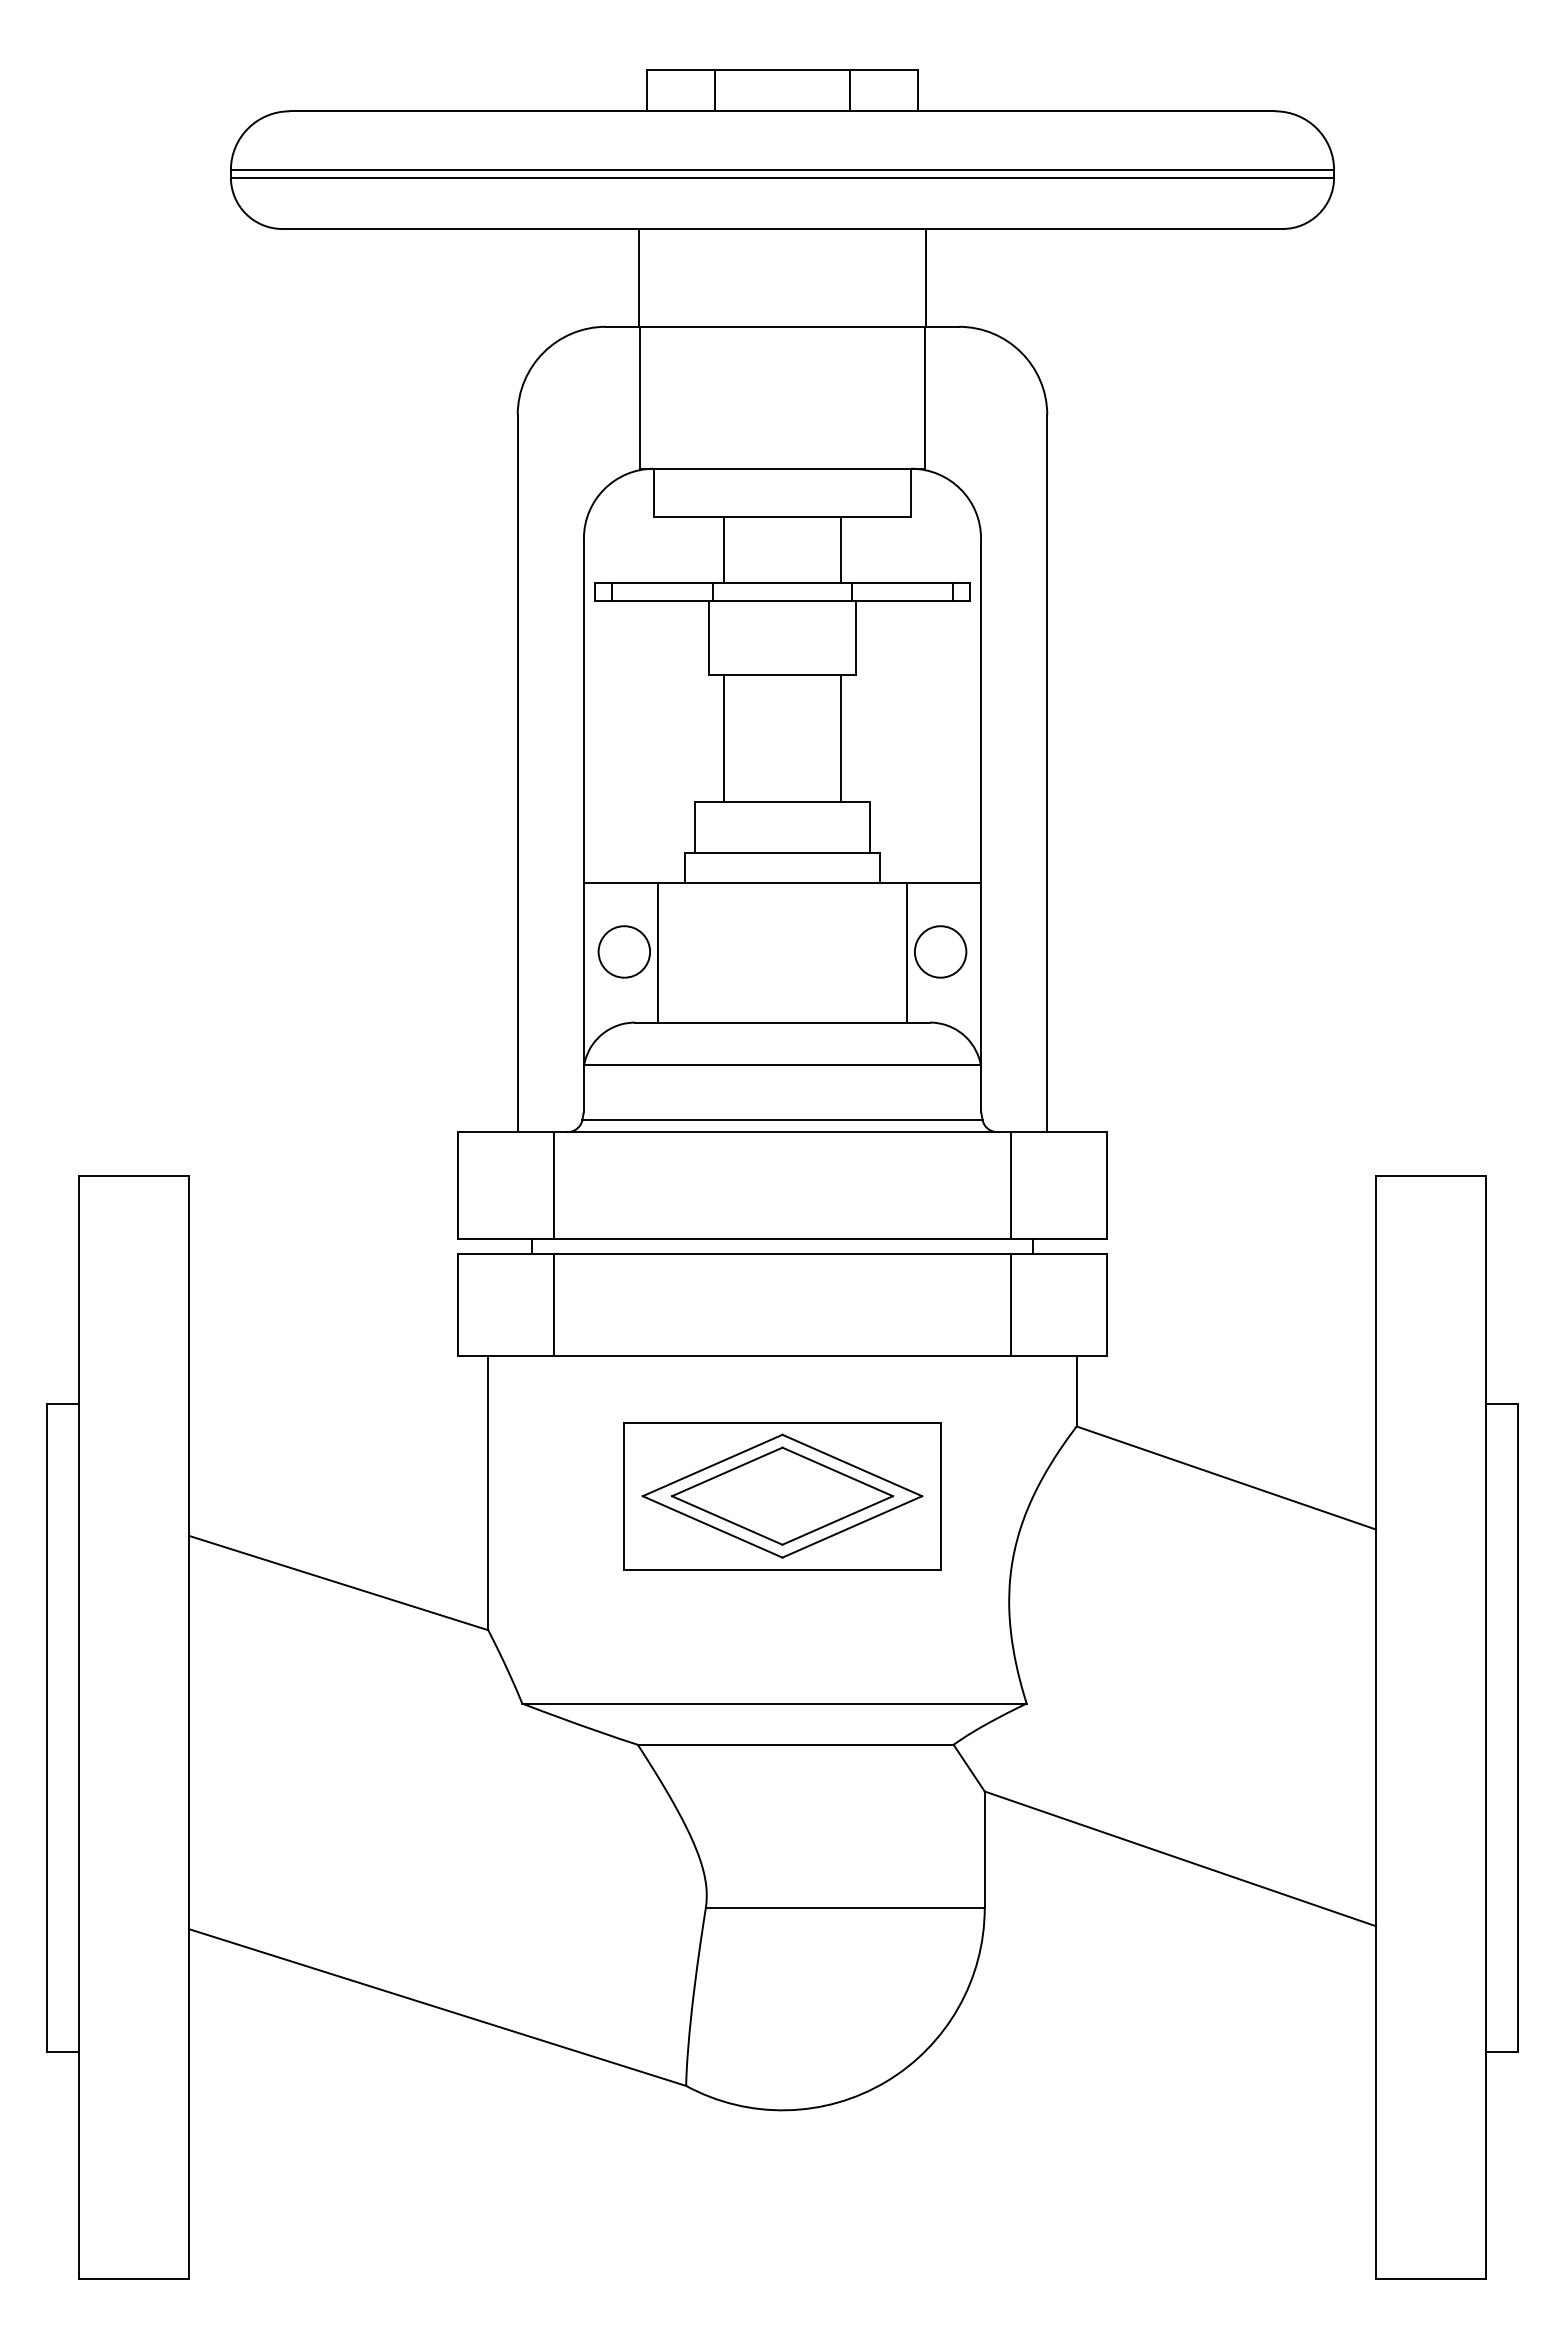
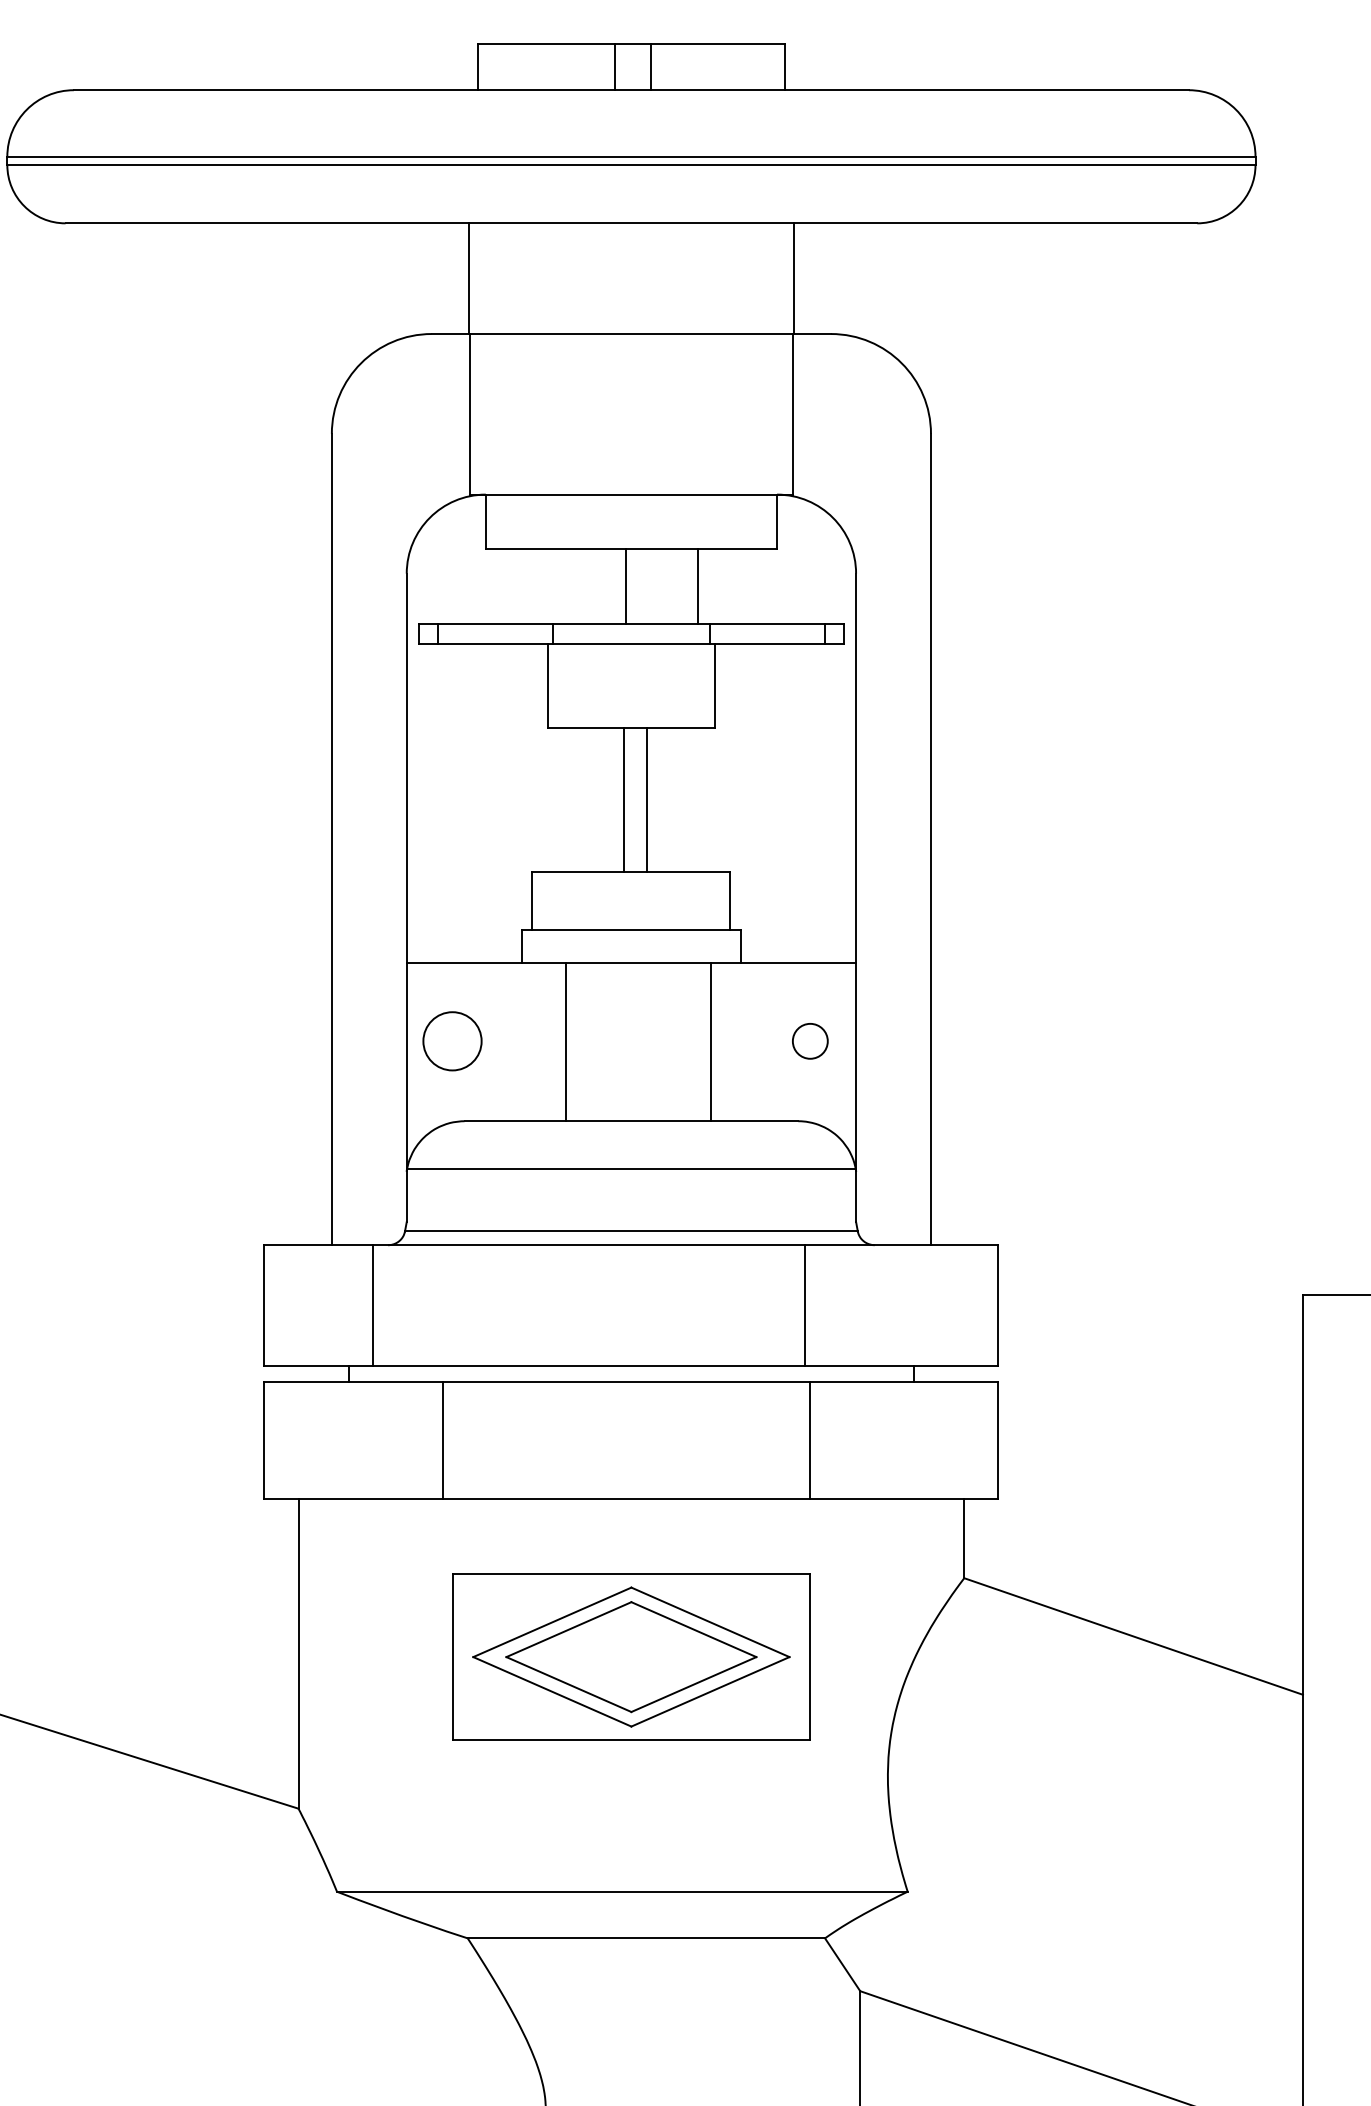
line: (714, 90) -> (614, 66), moved
line: (850, 90) -> (650, 66), moved
line: (723, 549) -> (625, 585), moved
line: (723, 737) -> (647, 798), moved
line: (841, 737) -> (624, 798), moved
circle: (940, 951) -> (810, 1040), size x0.6
line: (658, 952) -> (565, 1041), moved
line: (906, 952) -> (710, 1041), moved
line: (1011, 1185) -> (805, 1305), moved
line: (553, 1304) -> (442, 1440), moved
line: (1011, 1304) -> (810, 1440), moved

